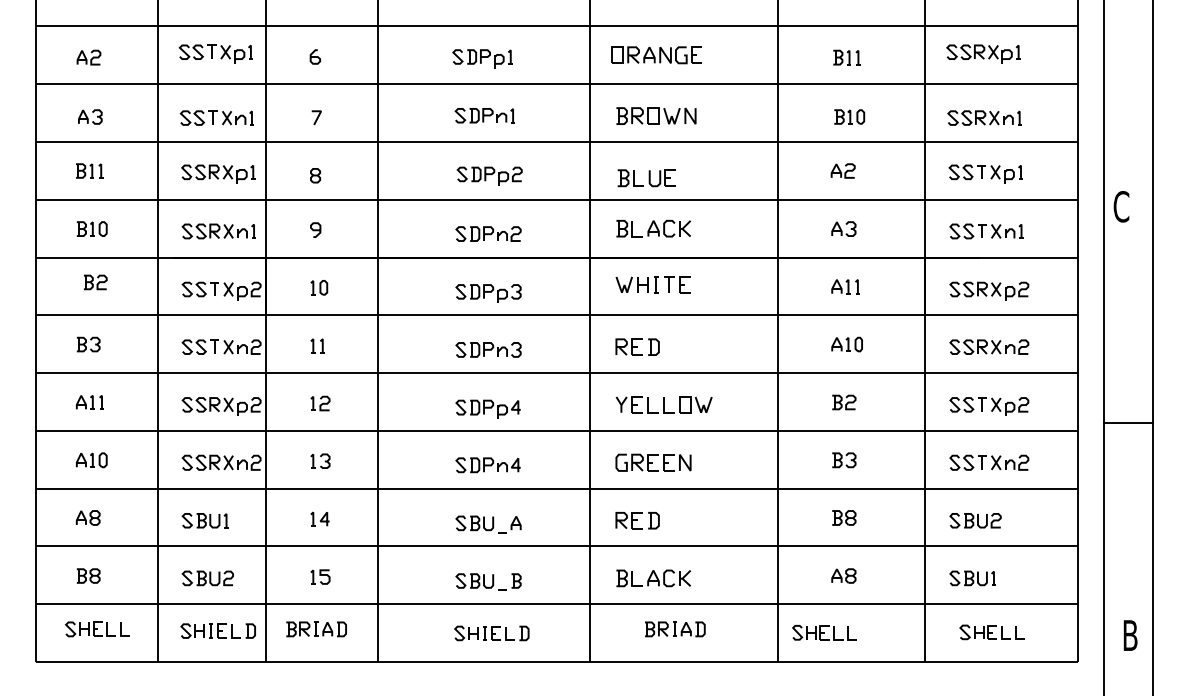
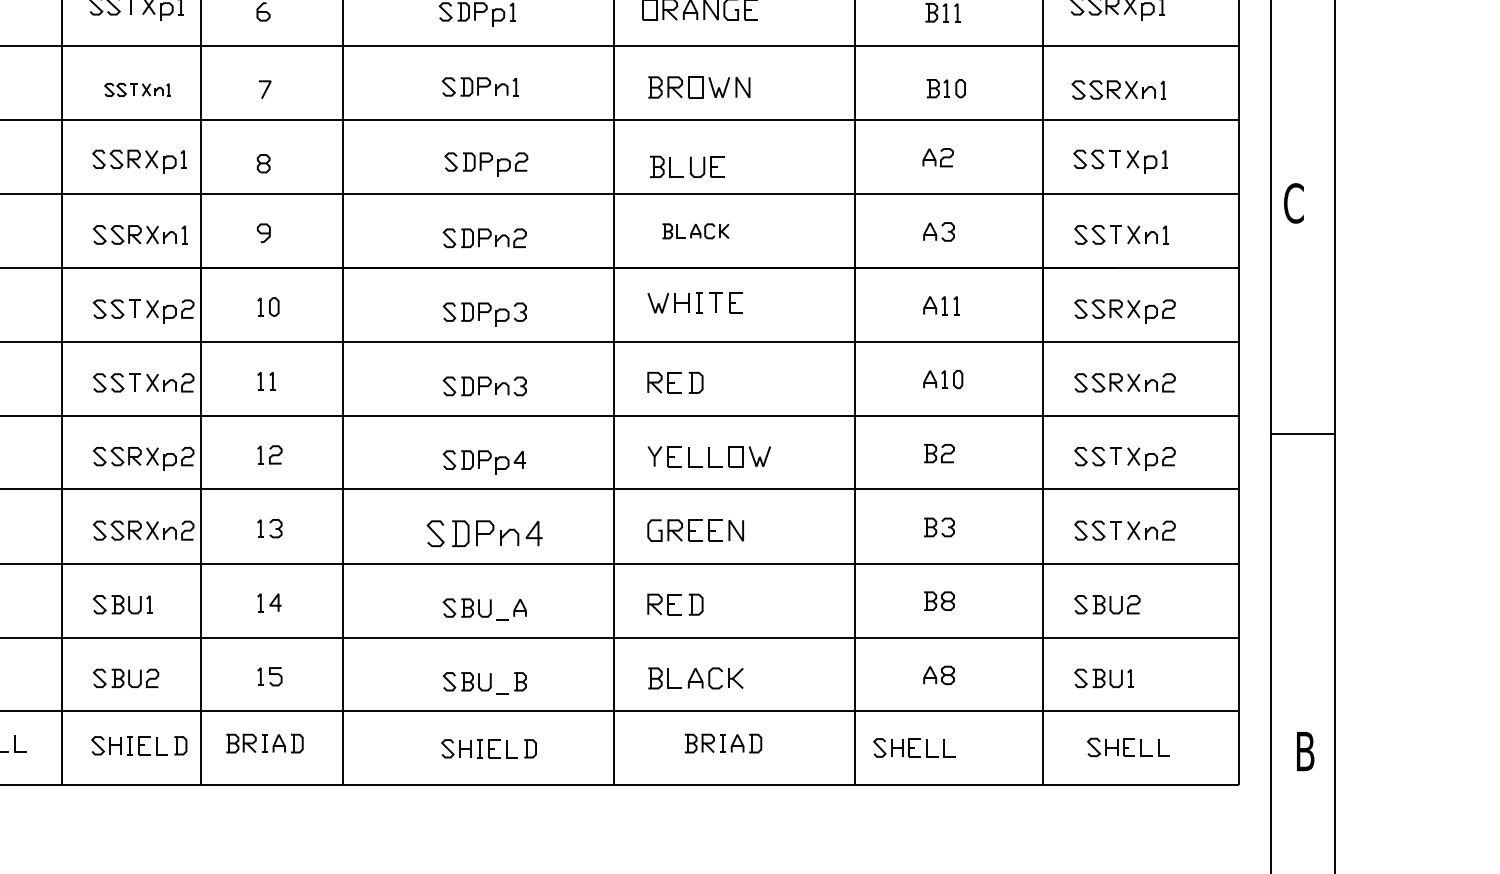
part: (216, 117) -> (137, 89), size x0.7
part: (653, 228) -> (695, 231), size x0.7
line: (1128, 423) -> (1302, 434), moved
part: (487, 465) -> (483, 534), size x1.4

